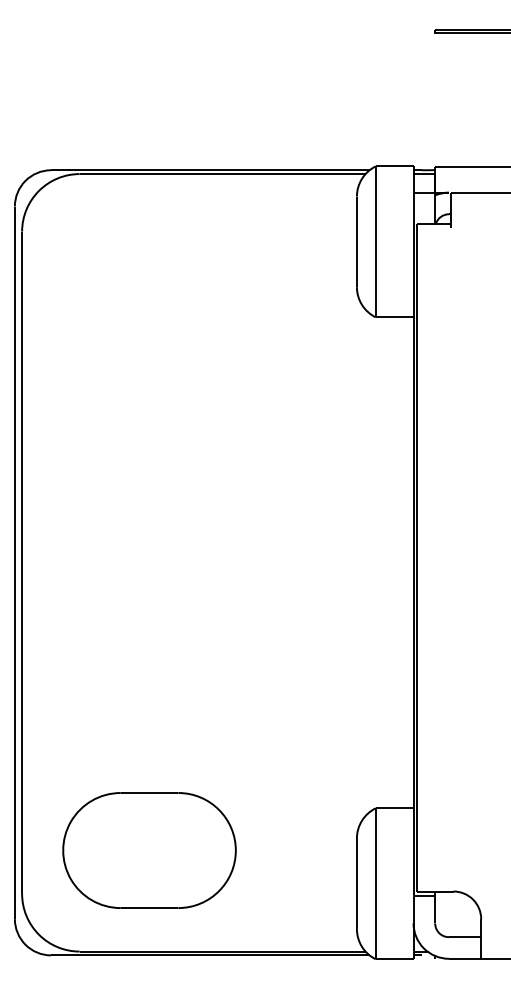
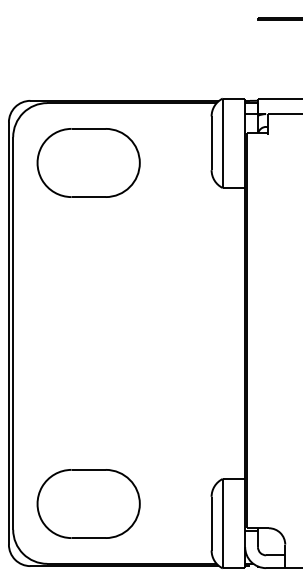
part: (149, 274) -> (88, 162), added

